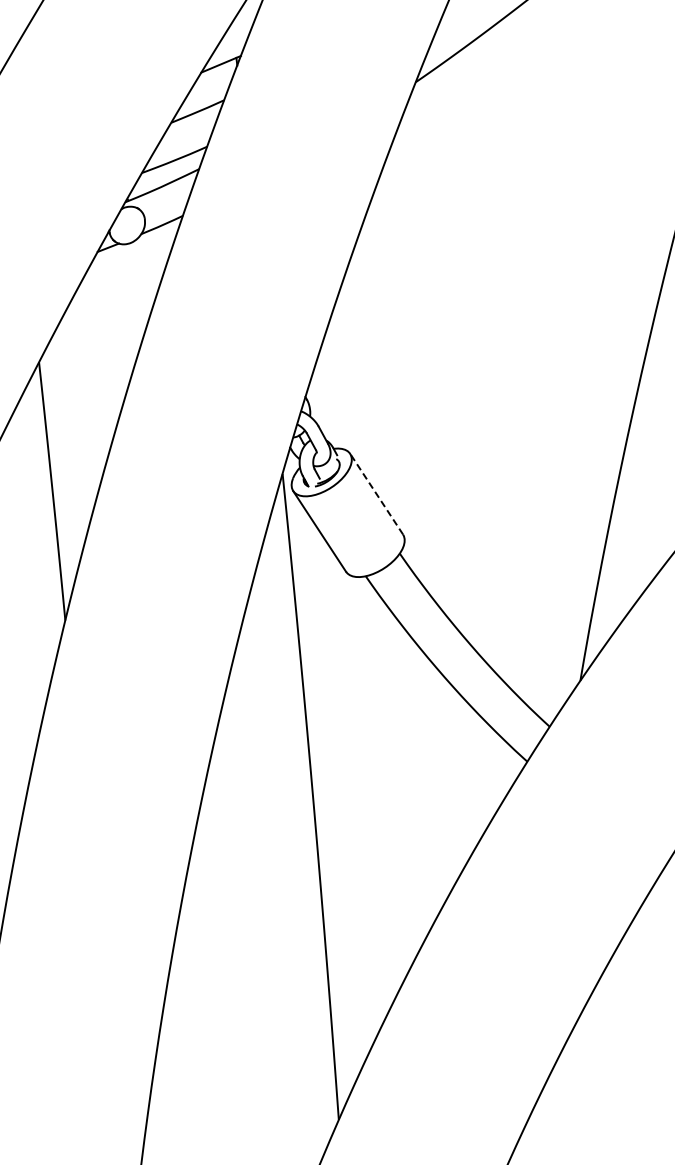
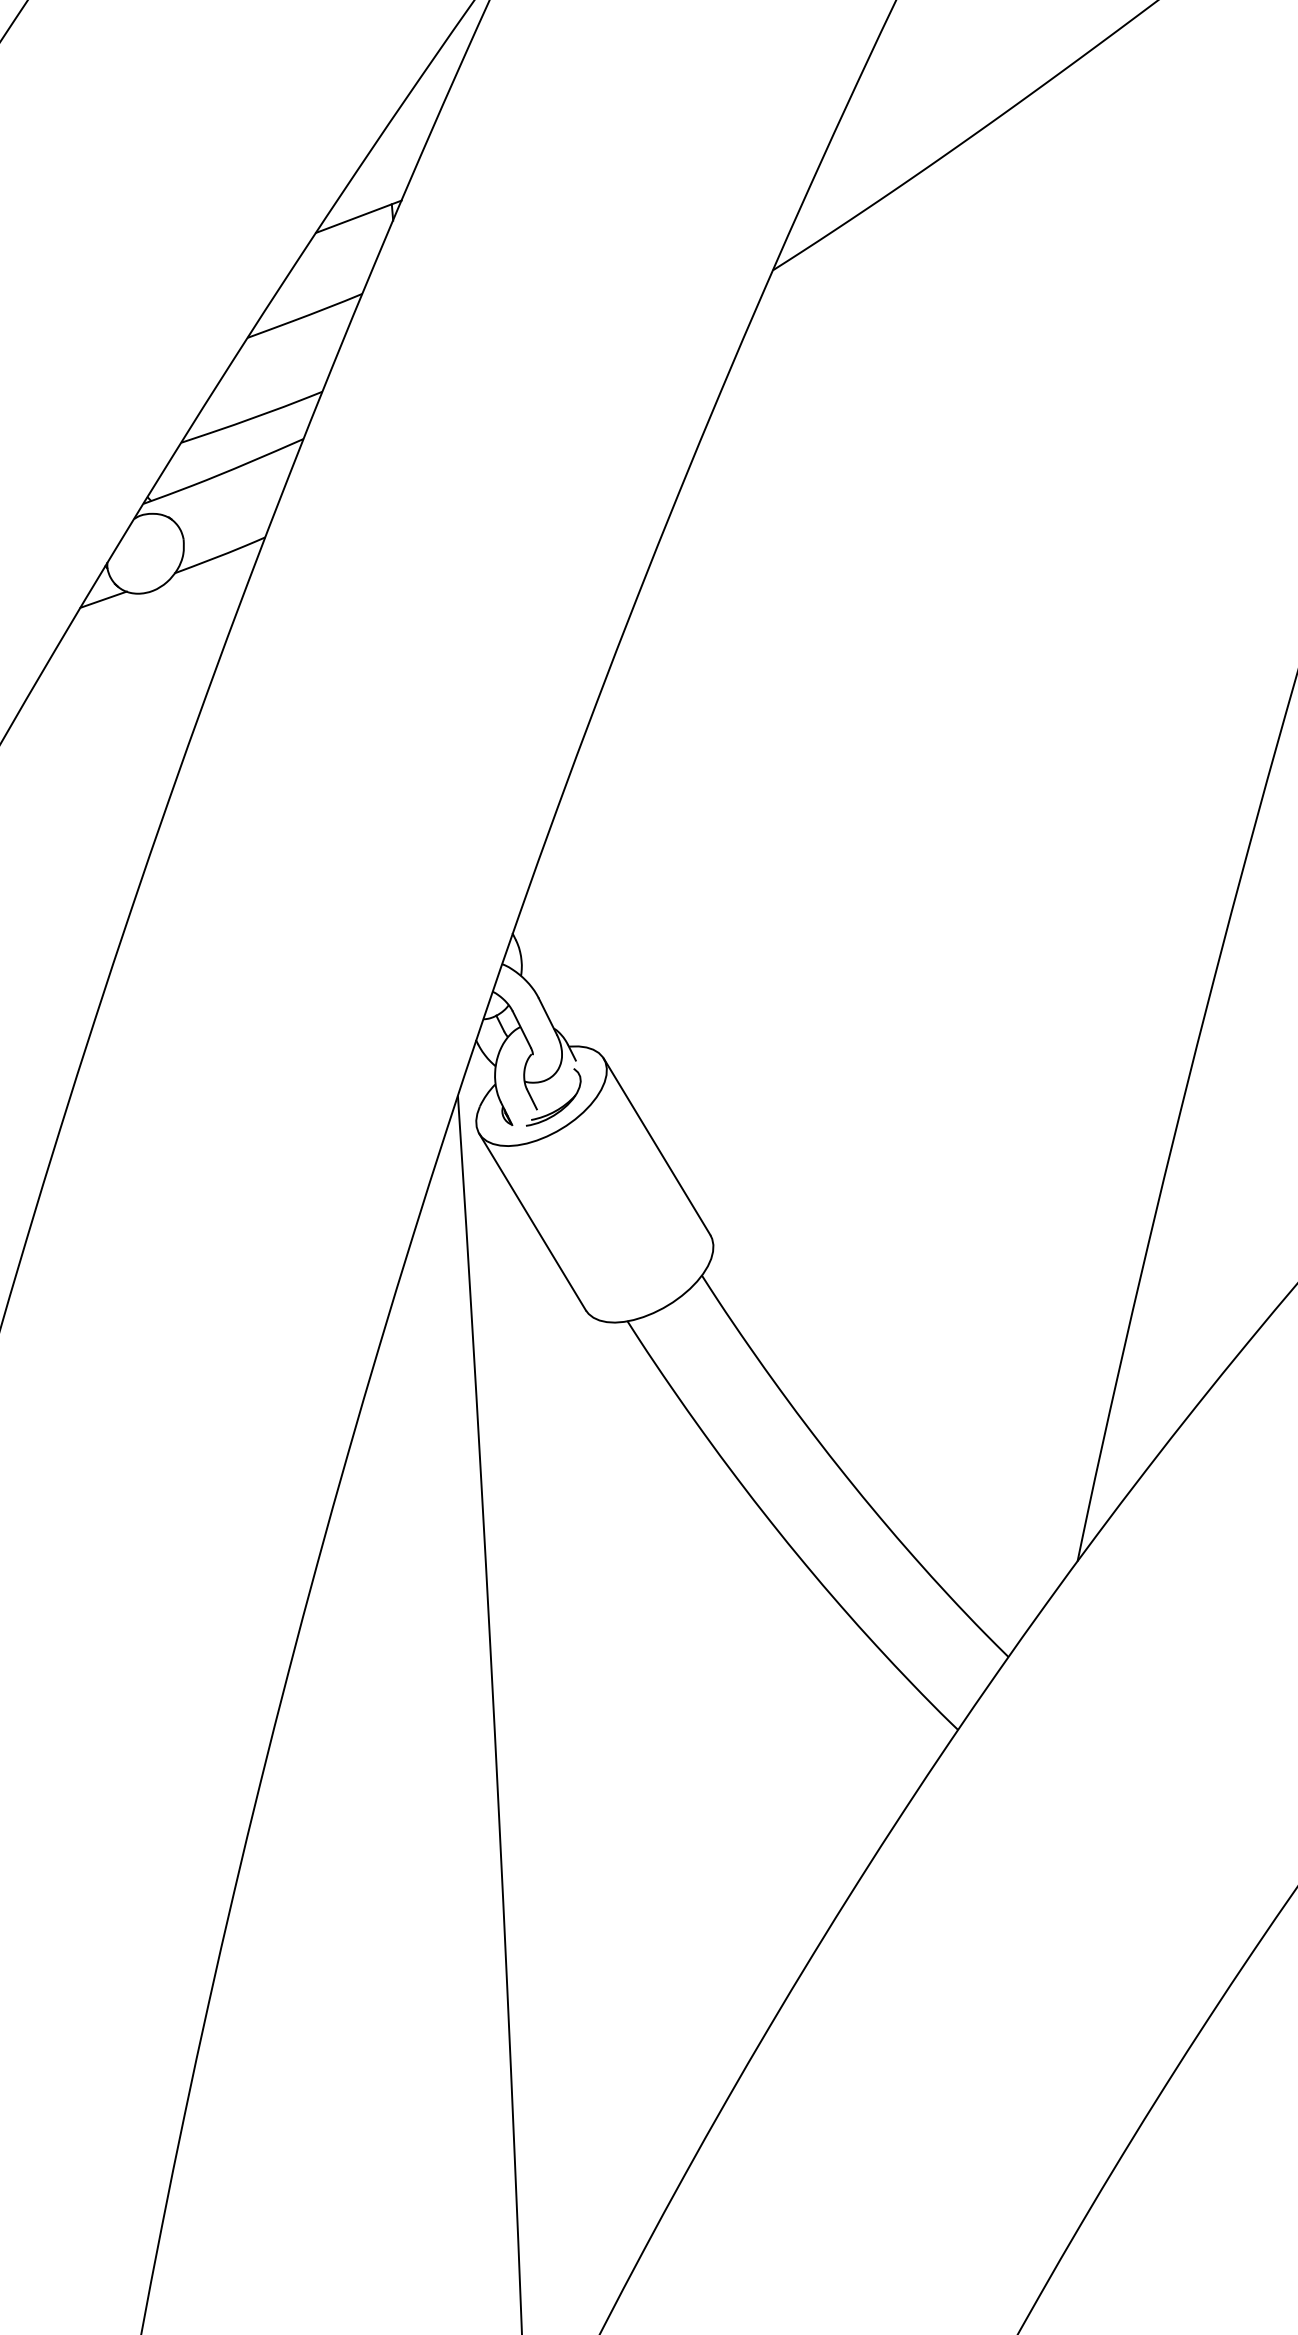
line: (376, 493) -> (656, 1145), dashed -> solid

